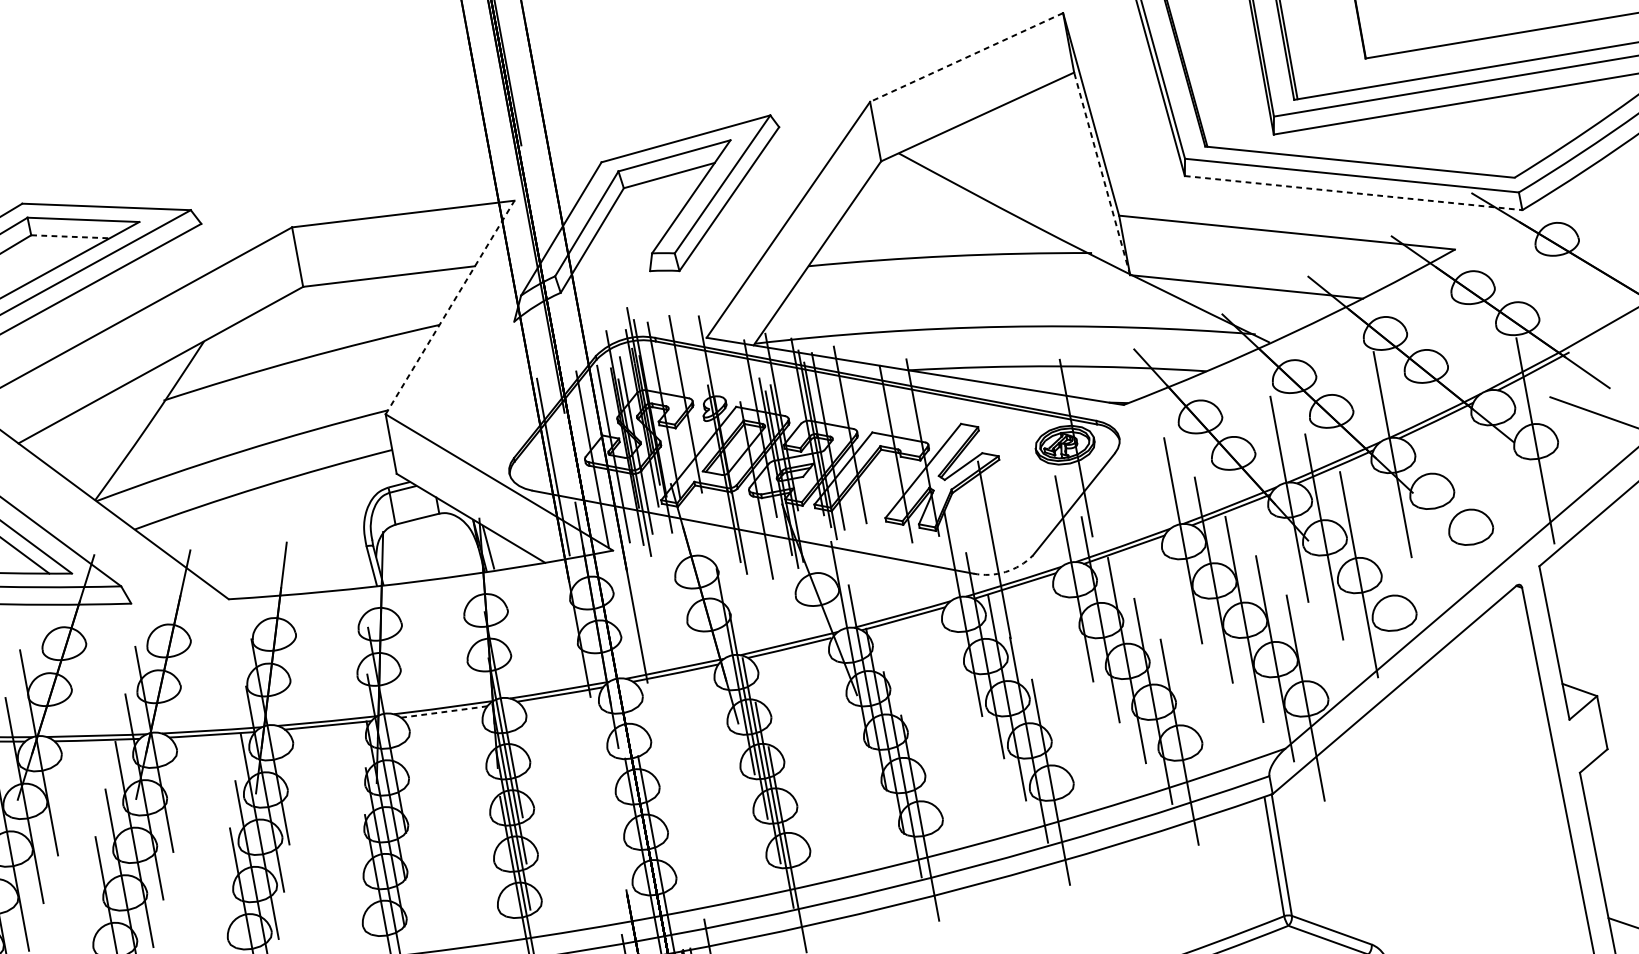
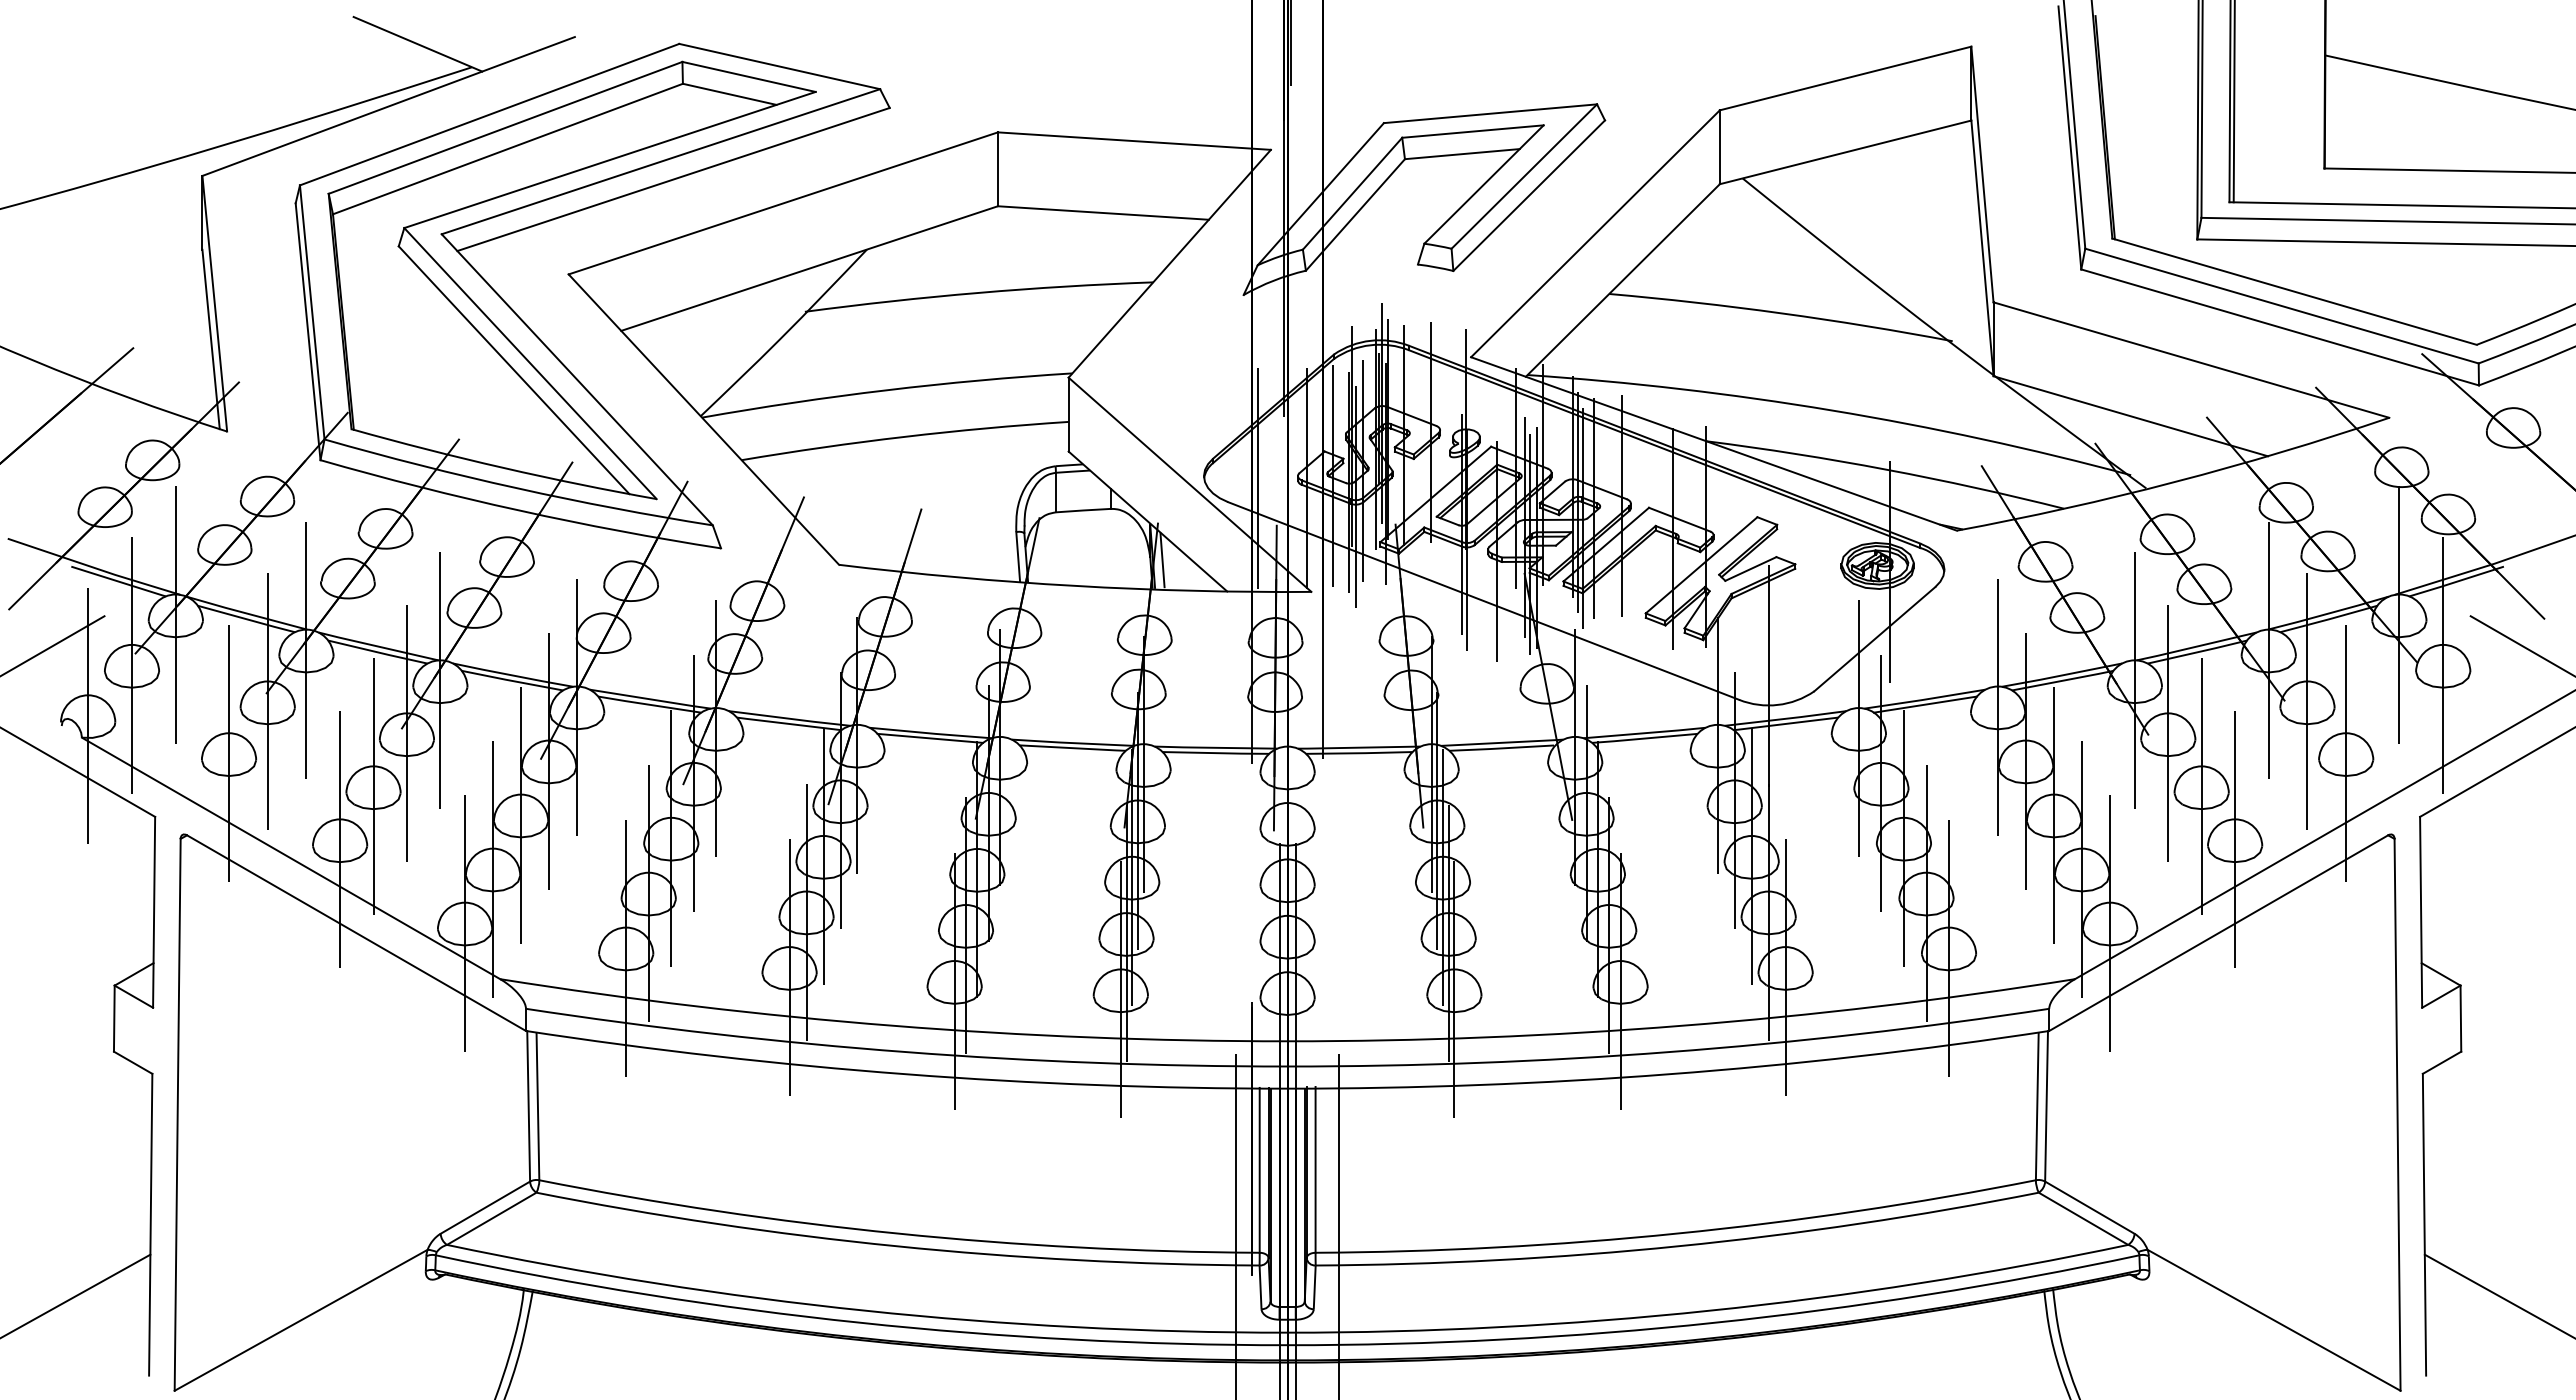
line: (966, 57) -> (1845, 78), dashed -> solid
line: (1102, 173) -> (1982, 247), dashed -> solid
line: (1353, 193) -> (2280, 327), dashed -> solid
line: (70, 236) -> (729, 94), dashed -> solid
line: (450, 307) -> (1170, 263), dashed -> solid
line: (1492, 406) -> (2399, 614), added
line: (1431, 490) -> (2307, 701), added
line: (1470, 526) -> (2346, 753), added
arc: (1005, 571) -> (1777, 704), dashed -> solid
line: (1394, 612) -> (2235, 839), added
line: (444, 712) -> (1073, 748), dashed -> solid

